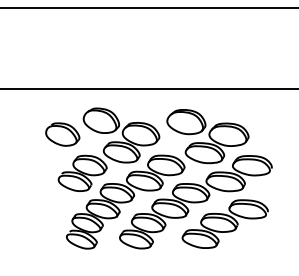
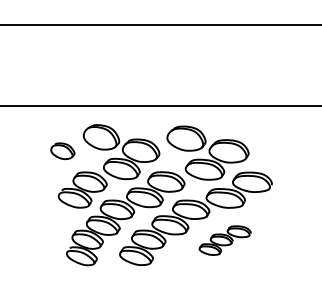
part: (62, 134) -> (62, 151), size x0.7
part: (224, 223) -> (224, 240), size x0.6

